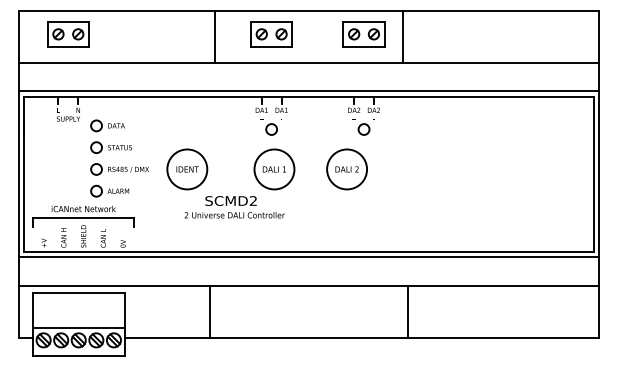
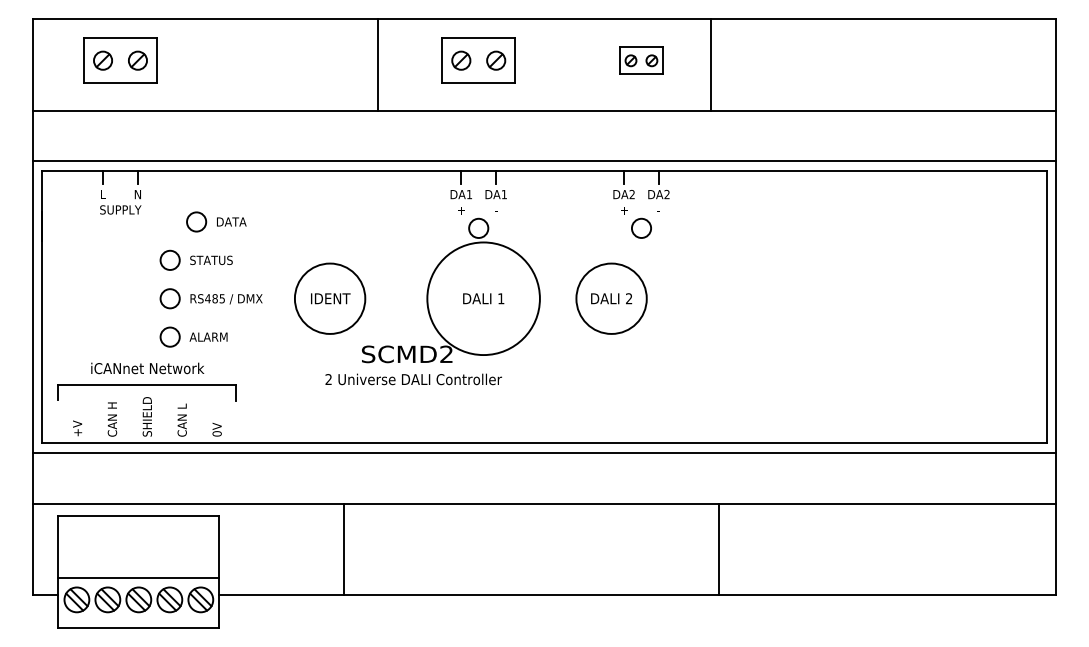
part: (363, 34) -> (640, 60), size x0.6
part: (107, 125) -> (215, 221), moved
circle: (274, 169) -> (483, 298), size x1.6
line: (210, 311) -> (344, 549), moved

